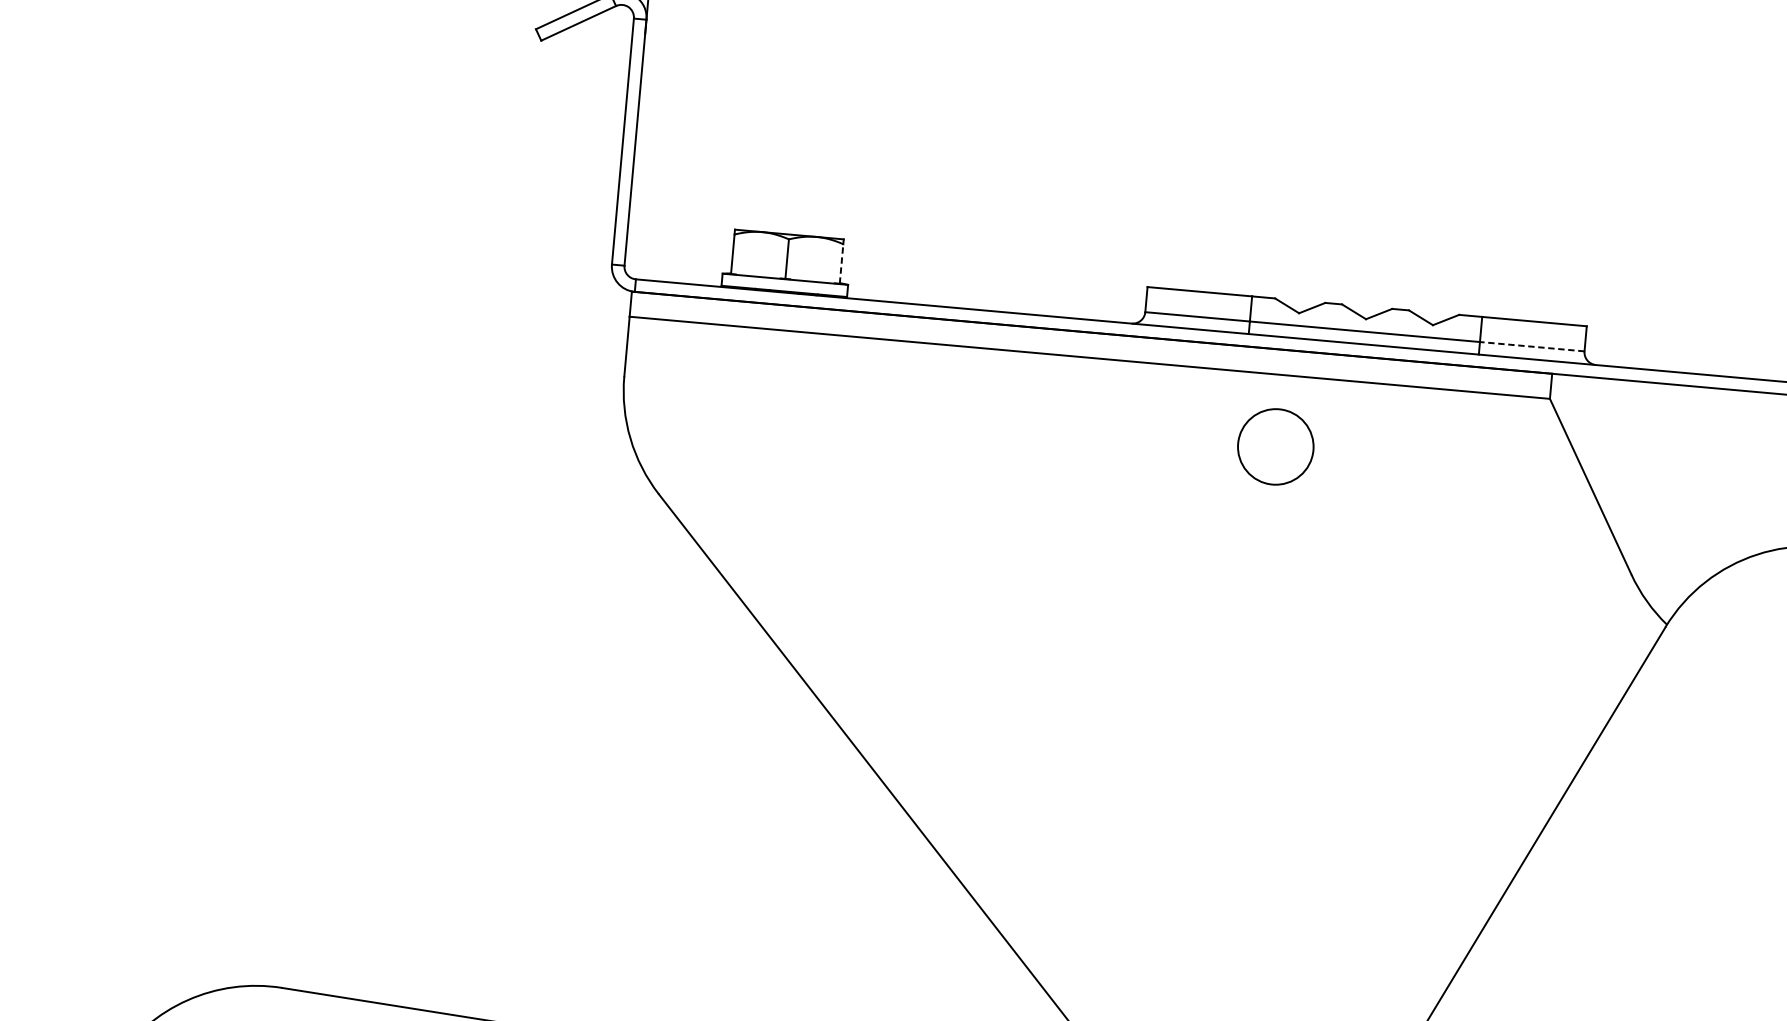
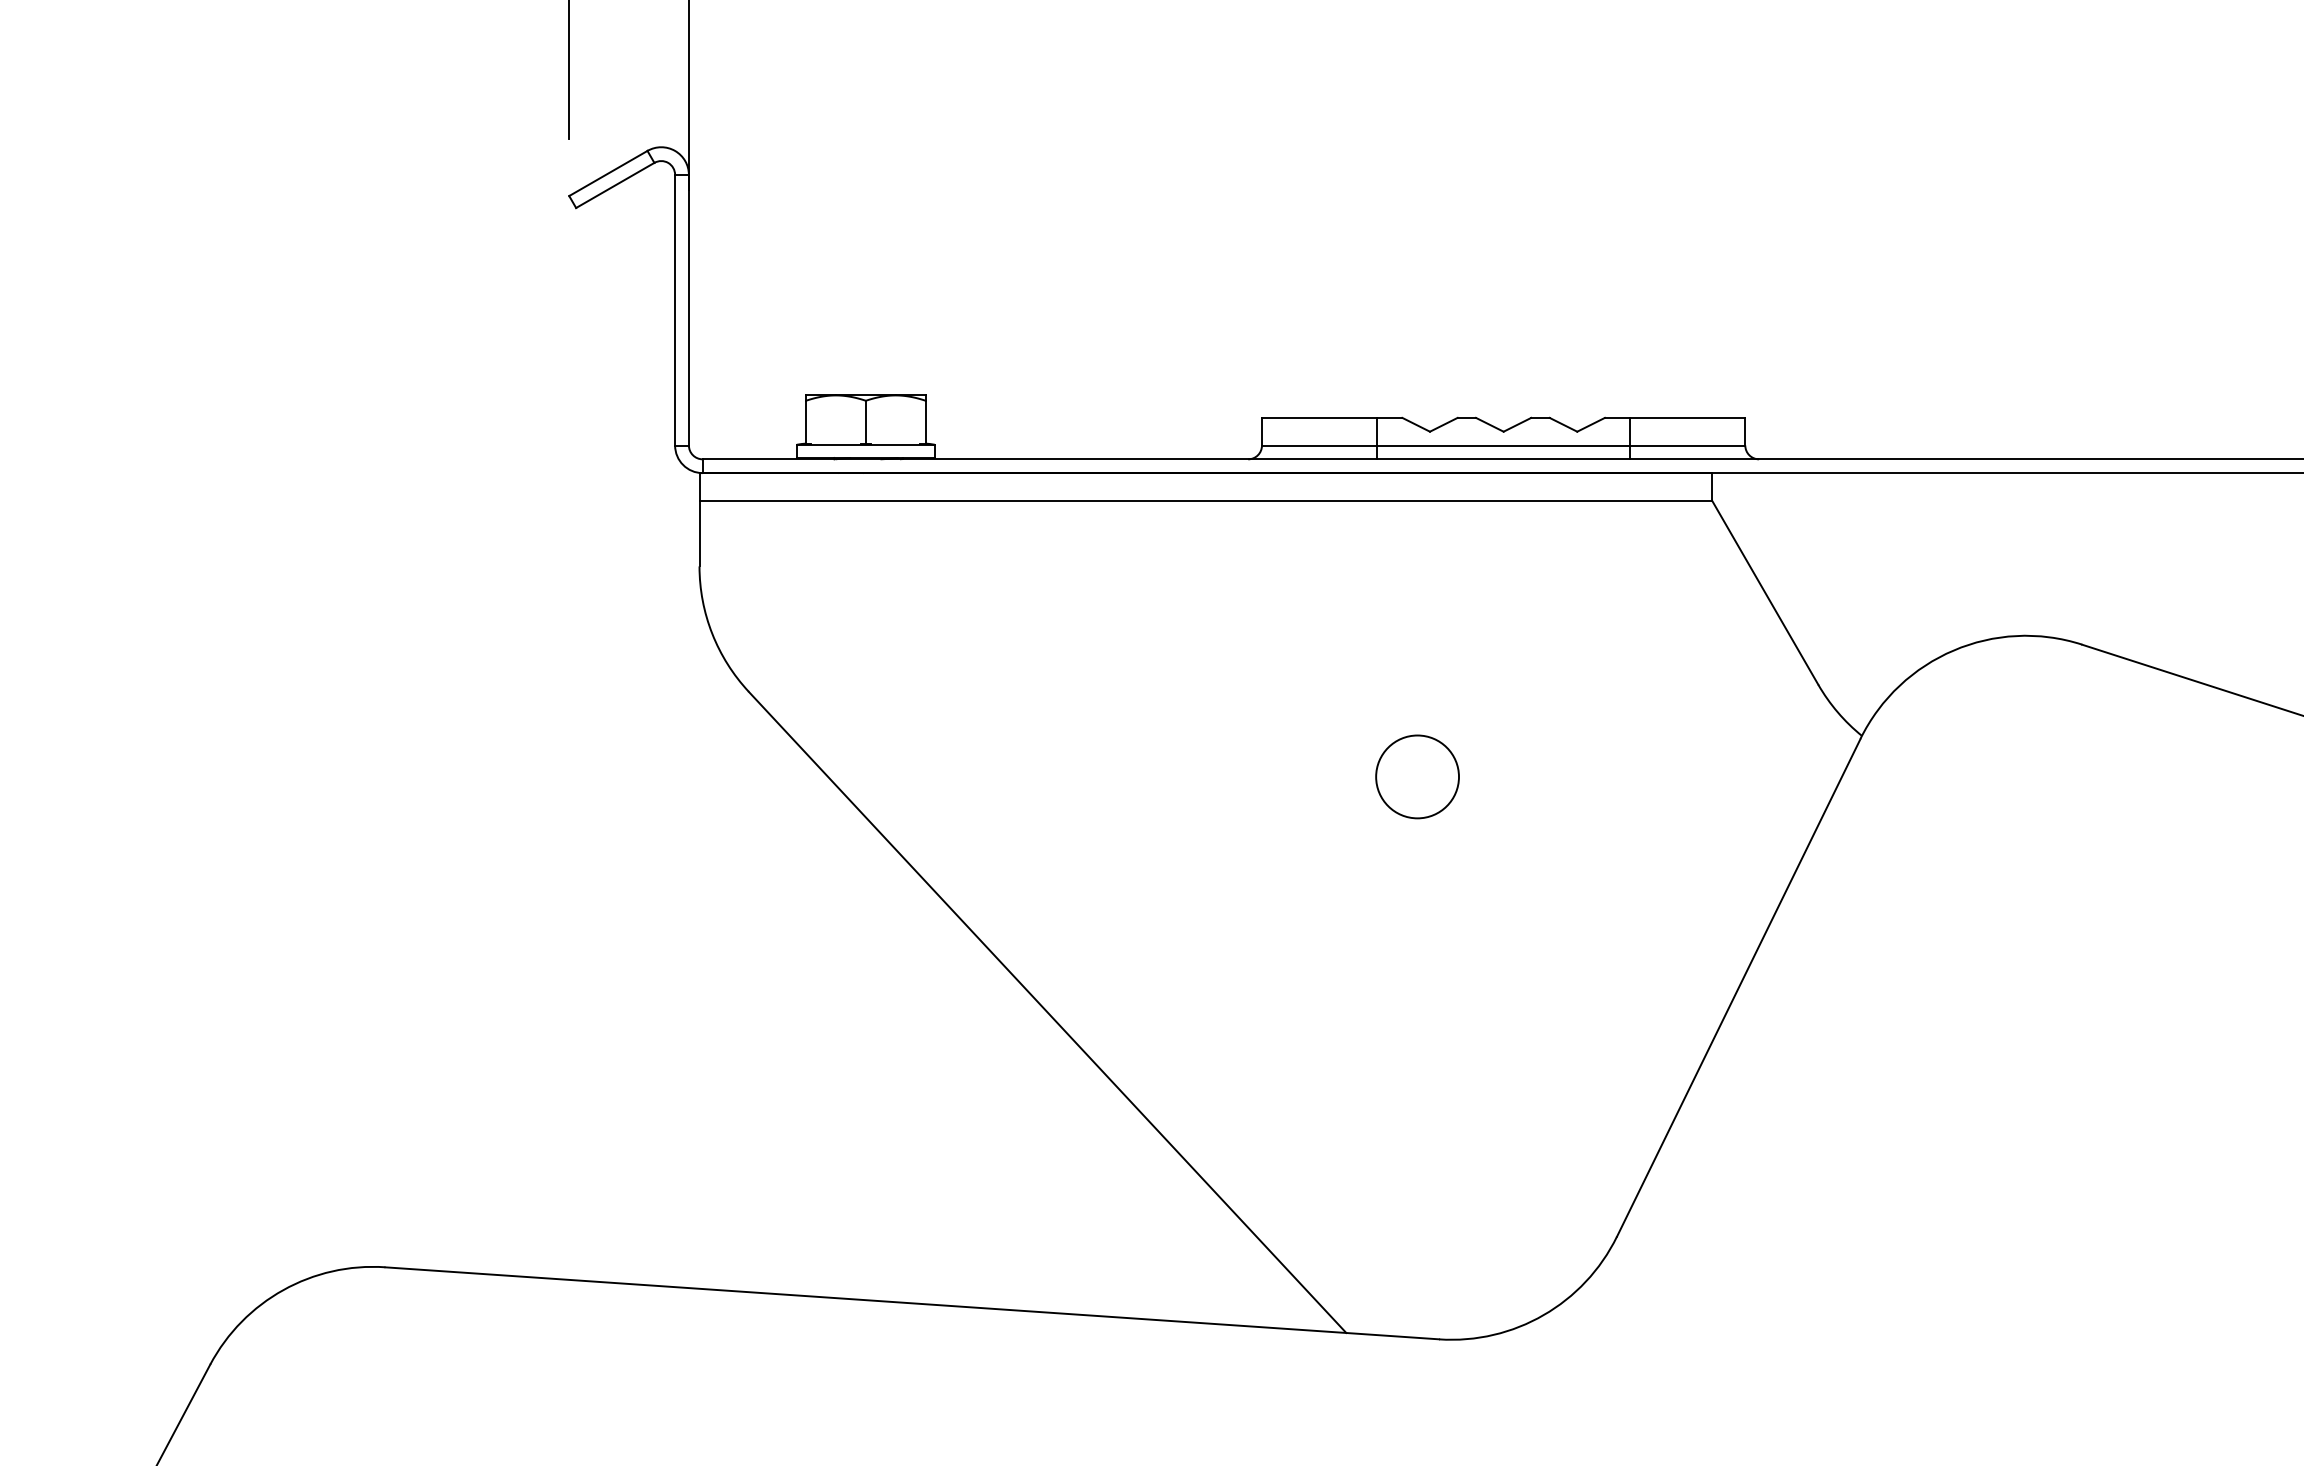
line: (841, 263) -> (925, 422), dashed -> solid
line: (1532, 346) -> (1687, 445), dashed -> solid
circle: (1275, 446) -> (1417, 776), moved

